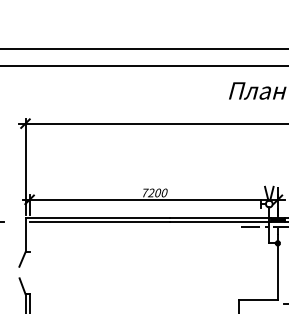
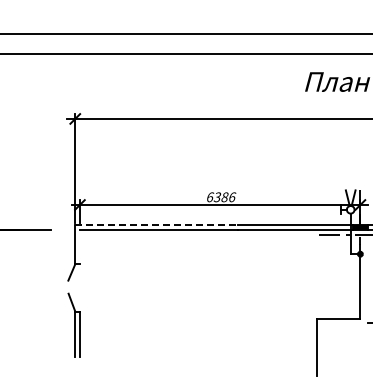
text: (154, 193) -> (221, 197), 7200 -> 6386
line: (98, 217) -> (157, 225), solid -> dashed

